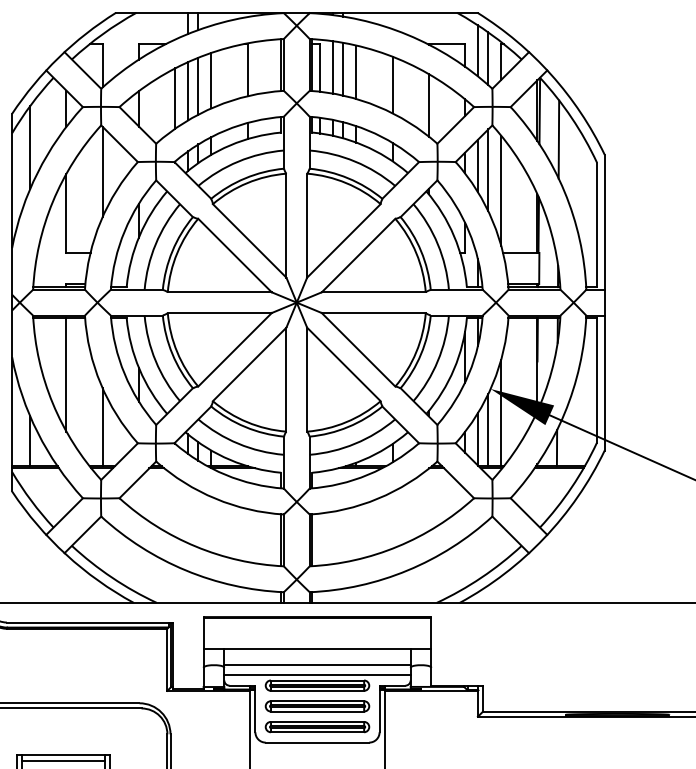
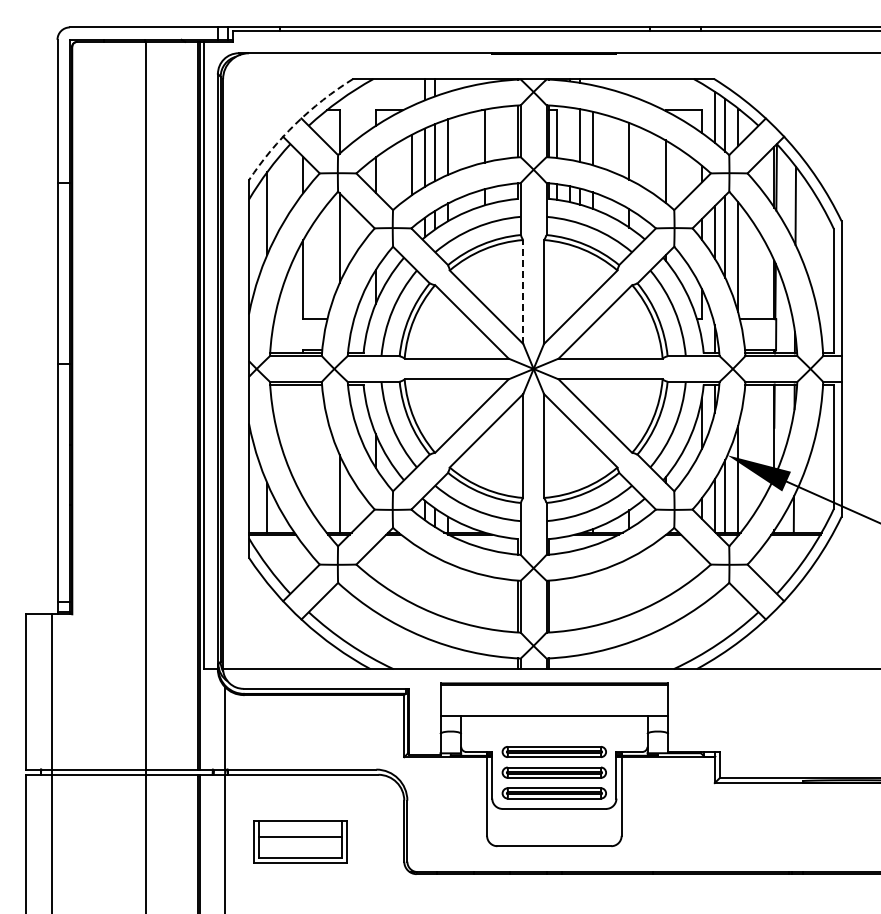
arc: (58, 58) -> (295, 124), solid -> dashed
line: (332, 67) -> (569, 133), removed
line: (286, 226) -> (523, 292), solid -> dashed
line: (66, 374) -> (303, 440), removed
line: (317, 665) -> (554, 731), removed
line: (317, 675) -> (554, 741), removed
line: (63, 760) -> (300, 826), removed

